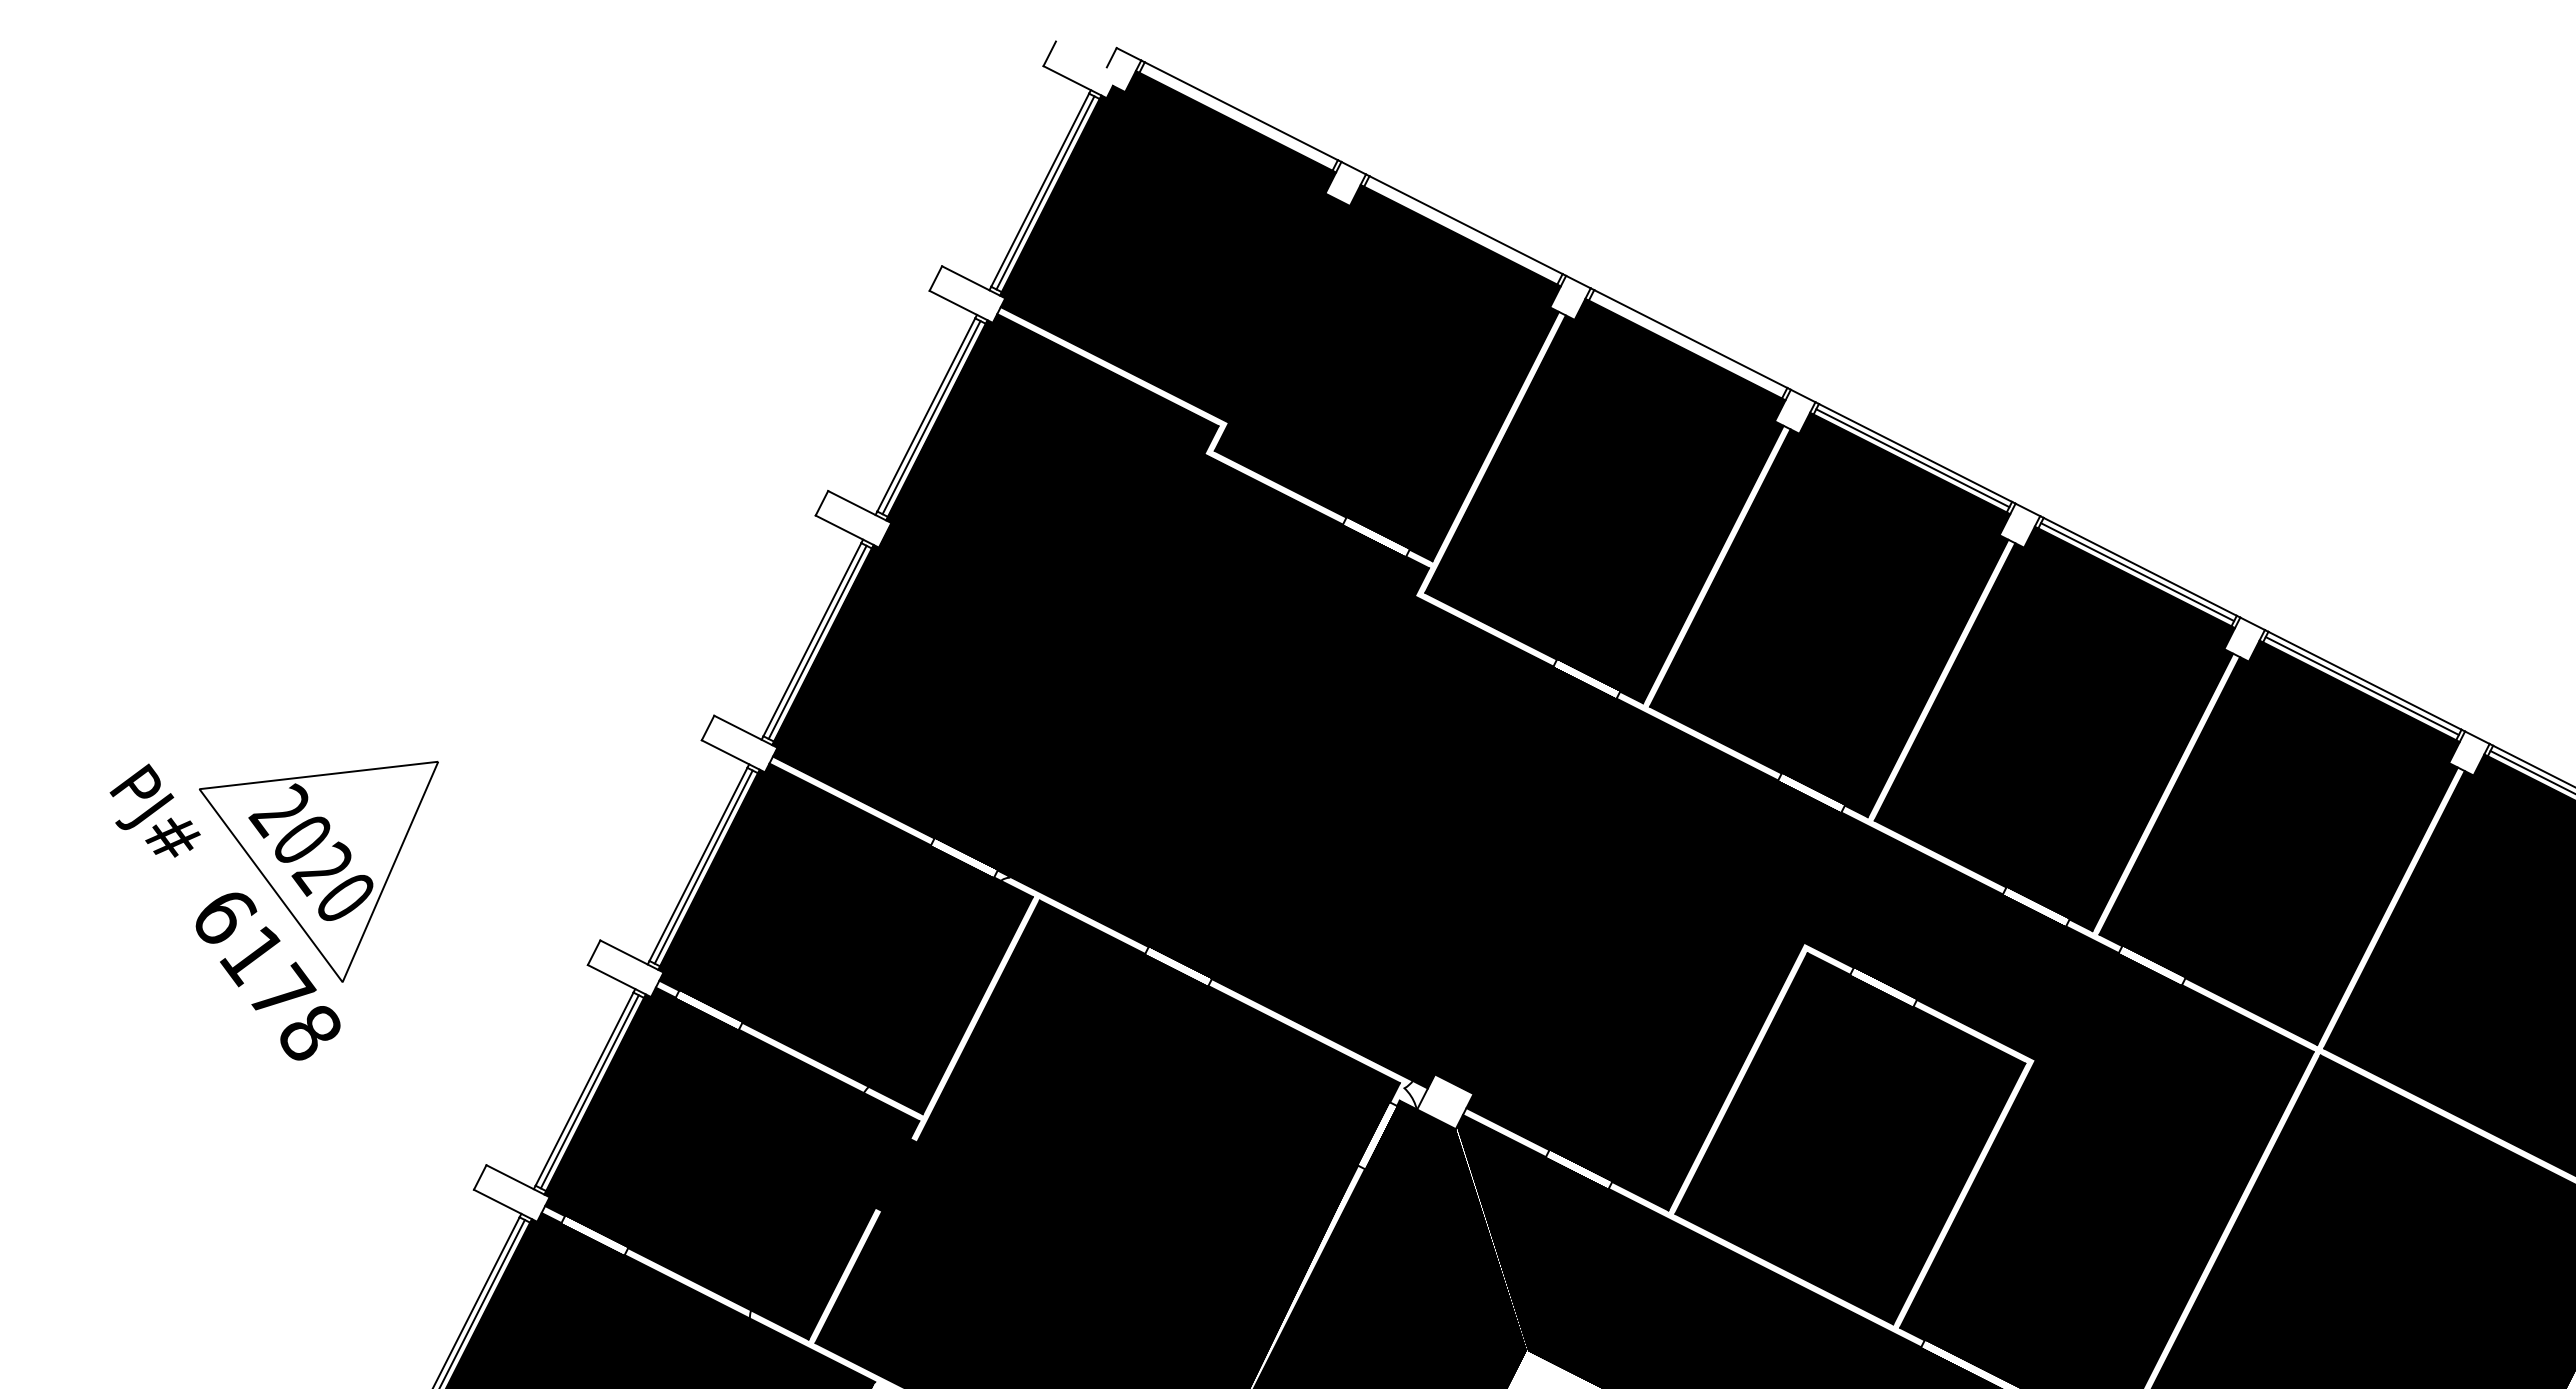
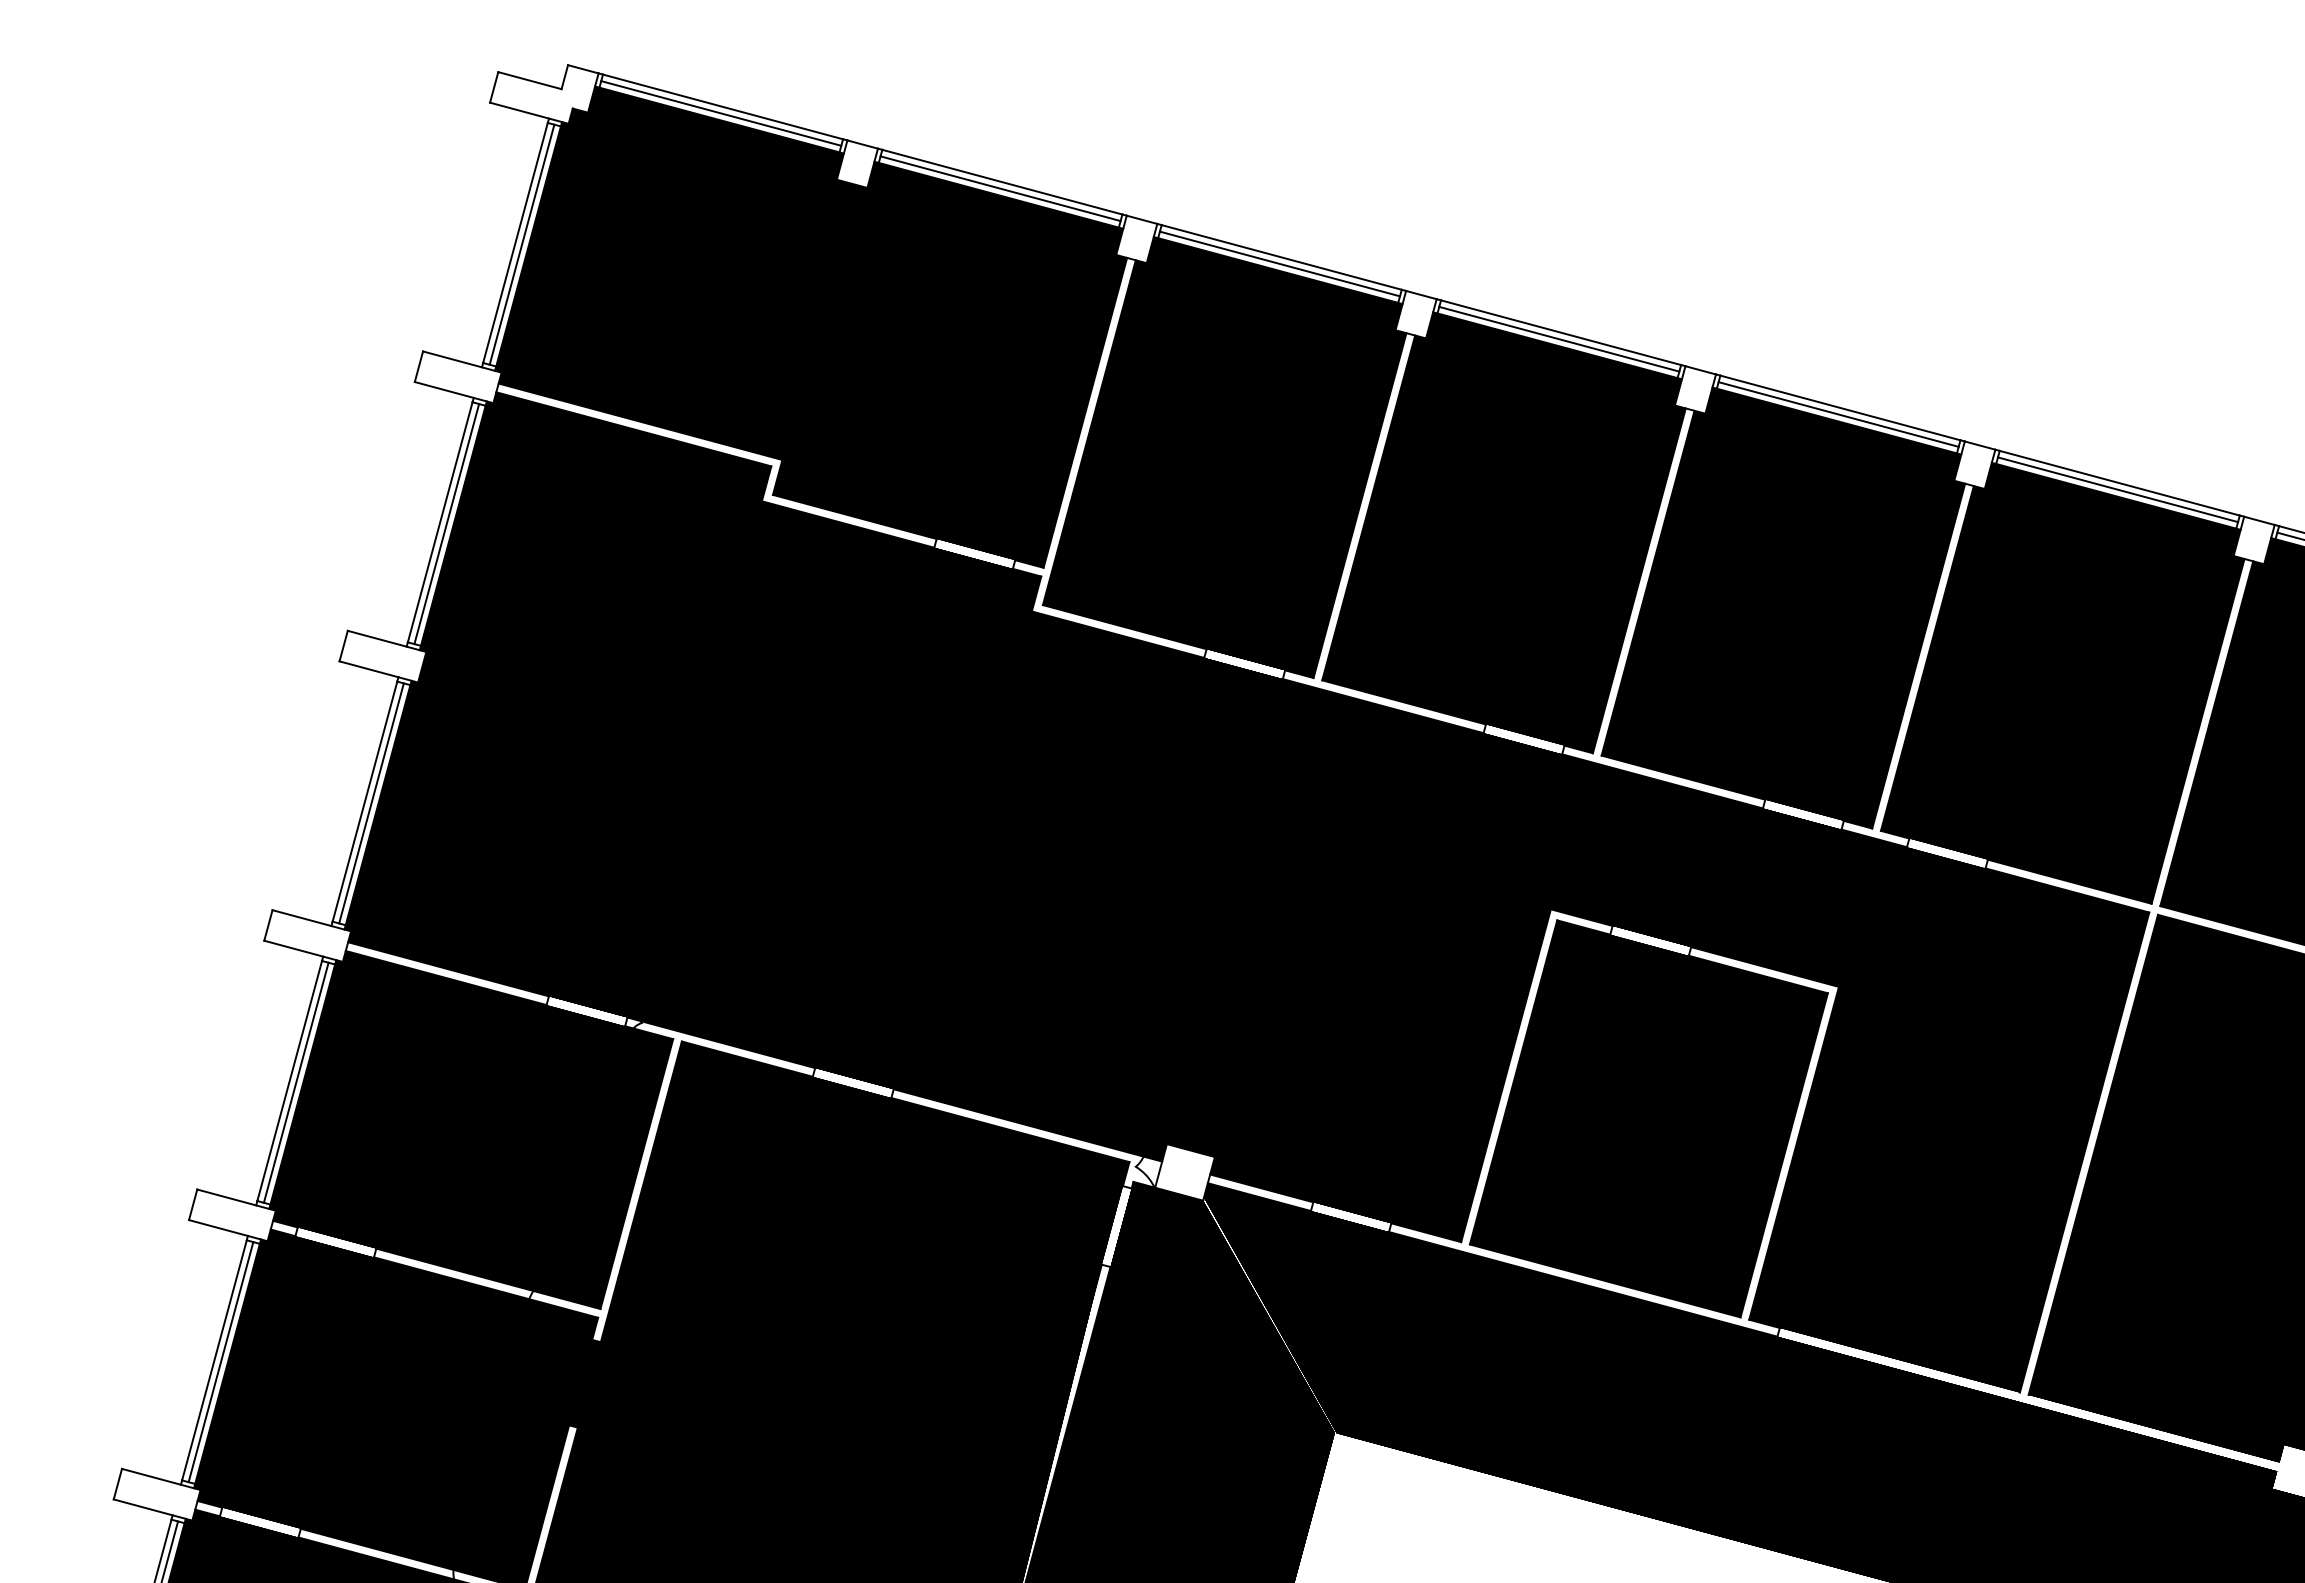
line: (1080, 54) -> (528, 80), added
line: (1238, 116) -> (721, 113), added
line: (1462, 230) -> (999, 189), added
line: (1687, 344) -> (1279, 264), added

